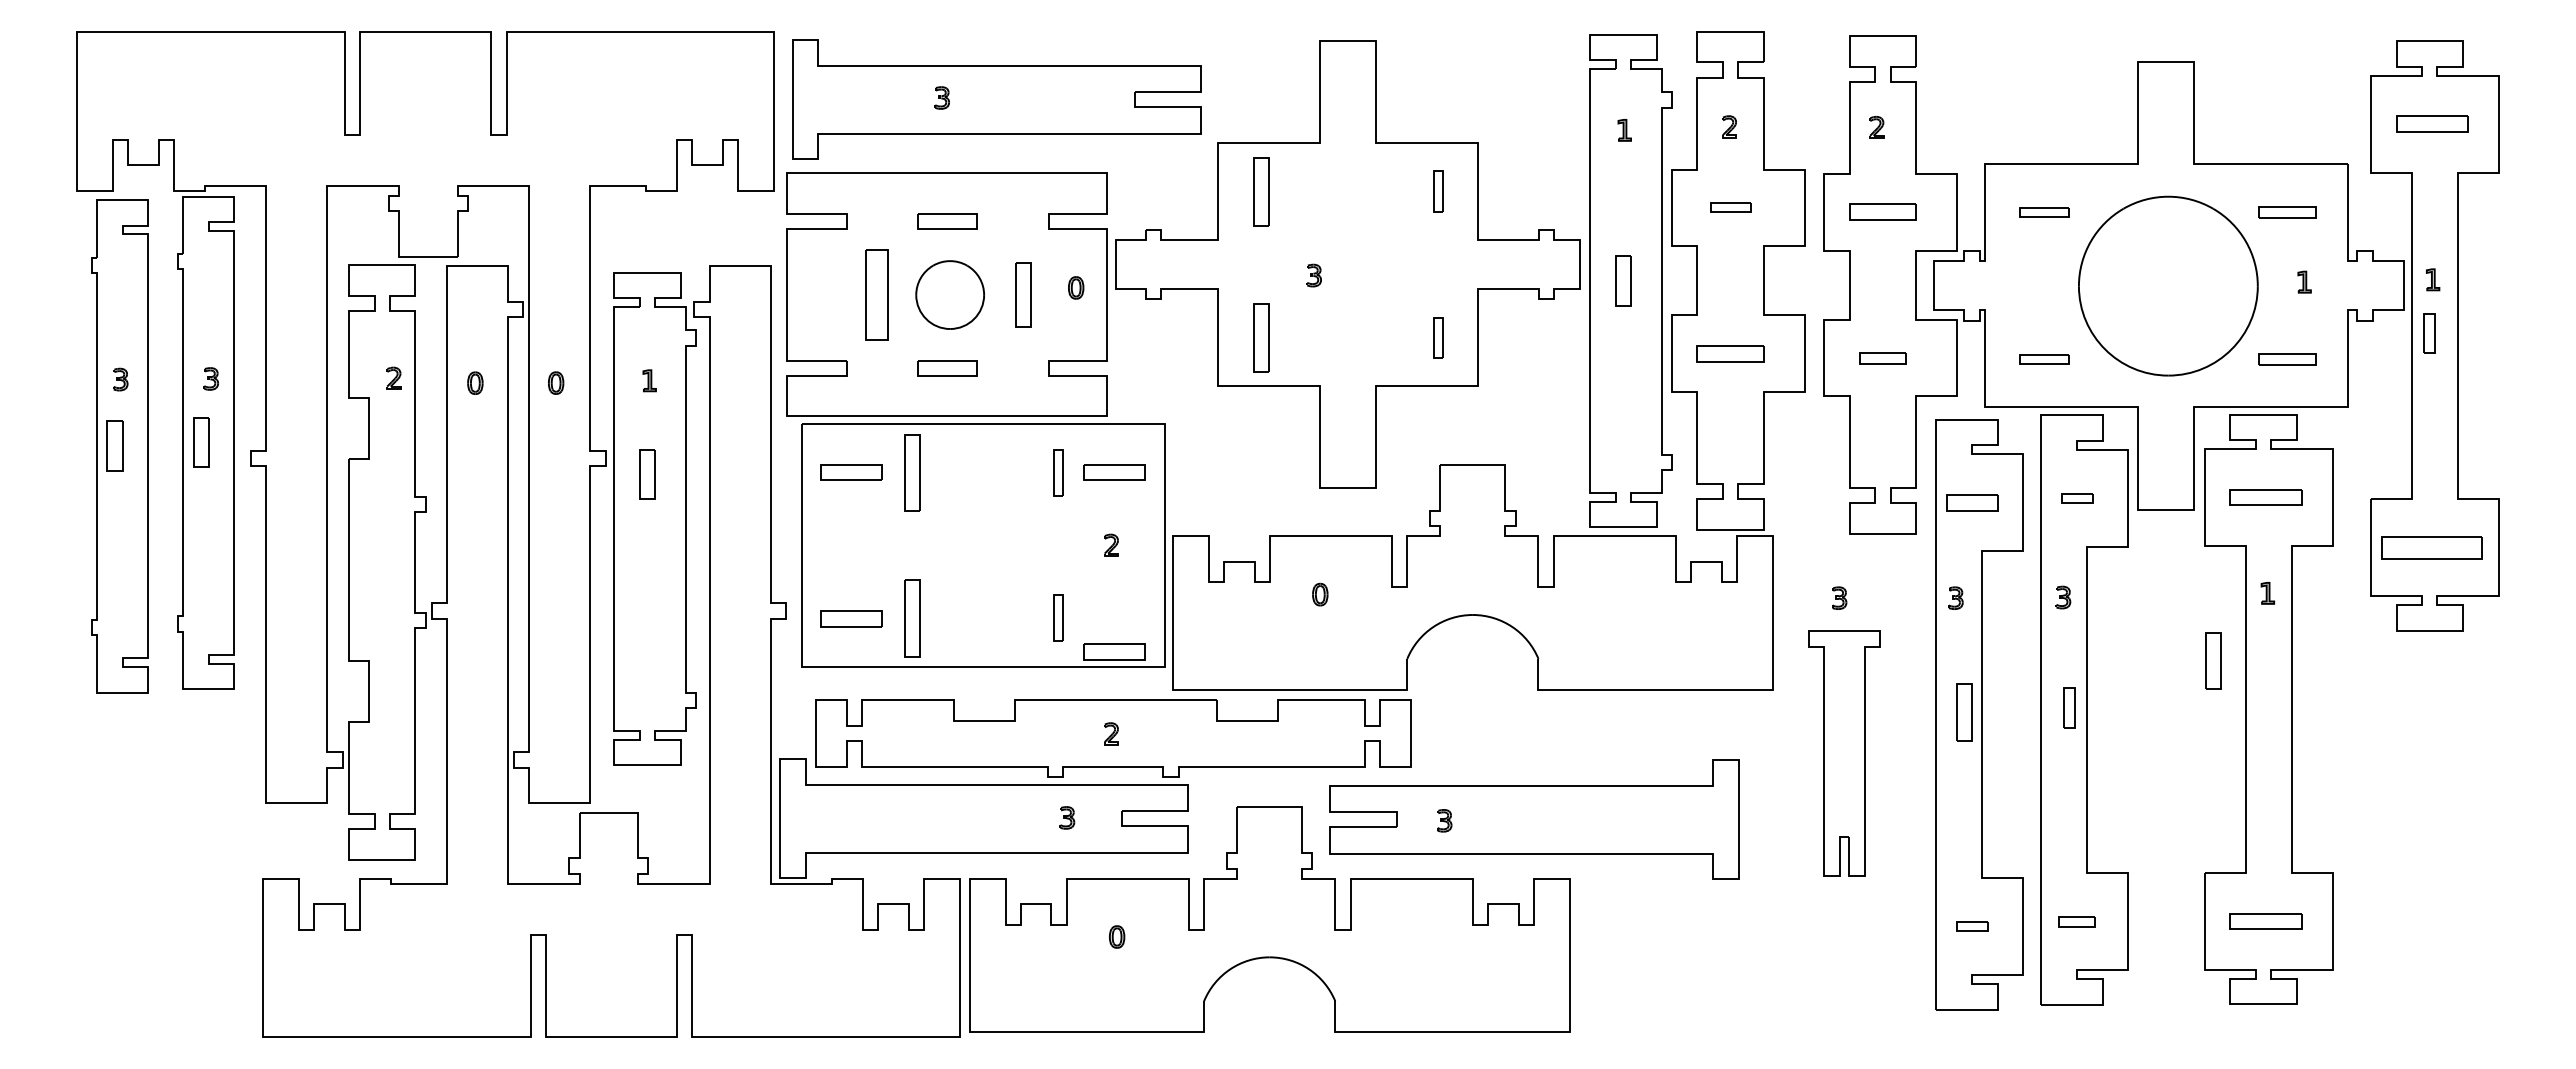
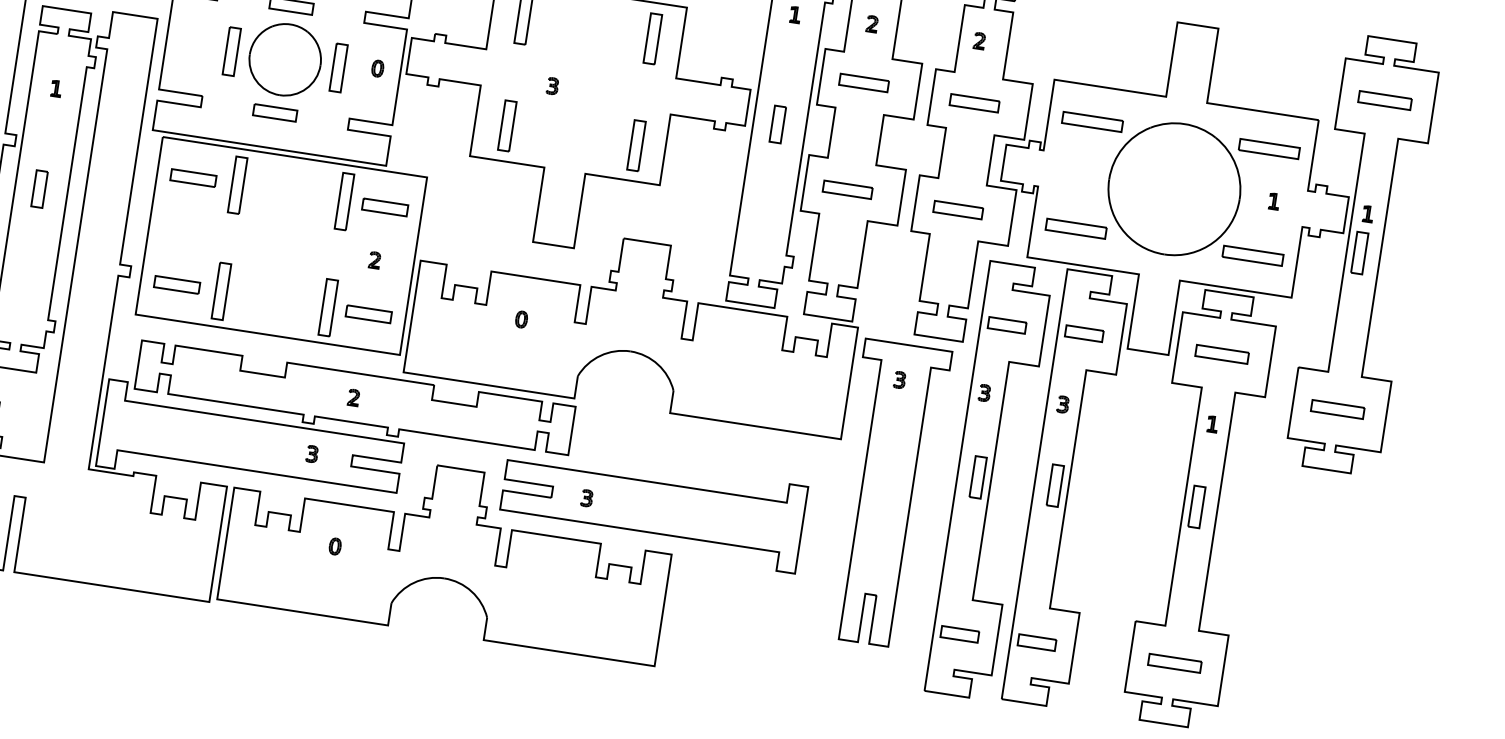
part: (1438, 191) -> (652, 38), size x1.67
part: (1730, 207) -> (863, 83), size x1.67
part: (2044, 212) -> (1092, 121), size x1.67
part: (2286, 212) -> (1268, 148), size x1.43
part: (876, 294) -> (231, 51), size x0.71
part: (949, 294) -> (284, 59), size x1.43
part: (2429, 333) -> (1359, 252), size x1.43
part: (1438, 337) -> (636, 145), size x1.67
part: (1882, 358) -> (957, 210), size x1.43
part: (2044, 359) -> (1075, 228), size x1.67
part: (2286, 359) -> (1252, 255), size x1.43
part: (1058, 472) -> (344, 201), size x1.67
part: (647, 474) -> (39, 188), moved
part: (2077, 498) -> (1084, 333), size x1.67
part: (2432, 547) -> (1337, 409), size x0.71
part: (1058, 618) -> (328, 307), size x1.67
part: (1114, 651) -> (368, 314), moved
part: (2213, 660) -> (1196, 506), moved
part: (2069, 707) -> (1055, 485), size x1.43
part: (1844, 753) -> (886, 493), size x1.67
part: (2077, 921) -> (1037, 642), size x1.43
part: (1972, 926) -> (960, 634), size x1.67

